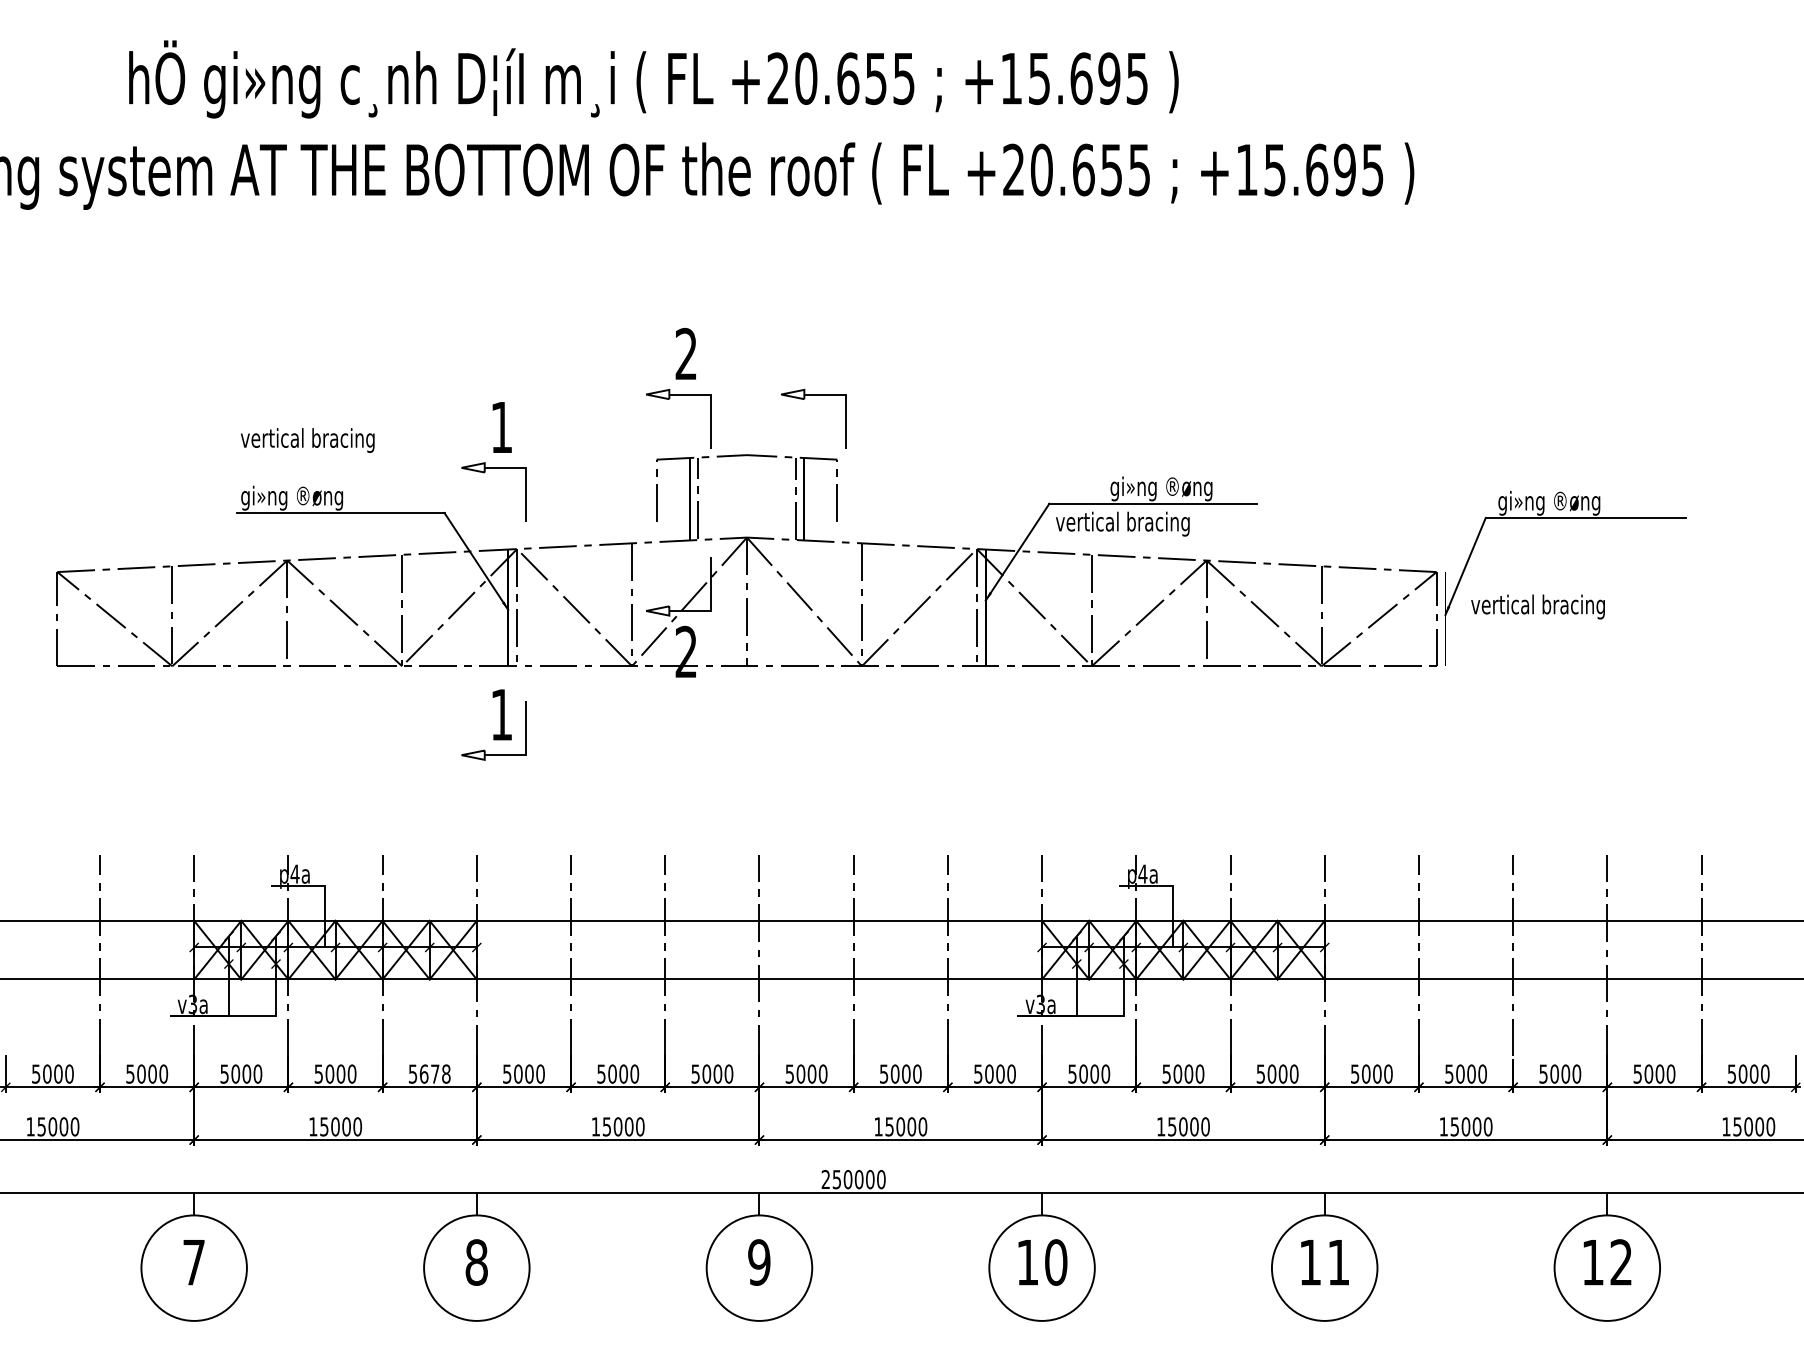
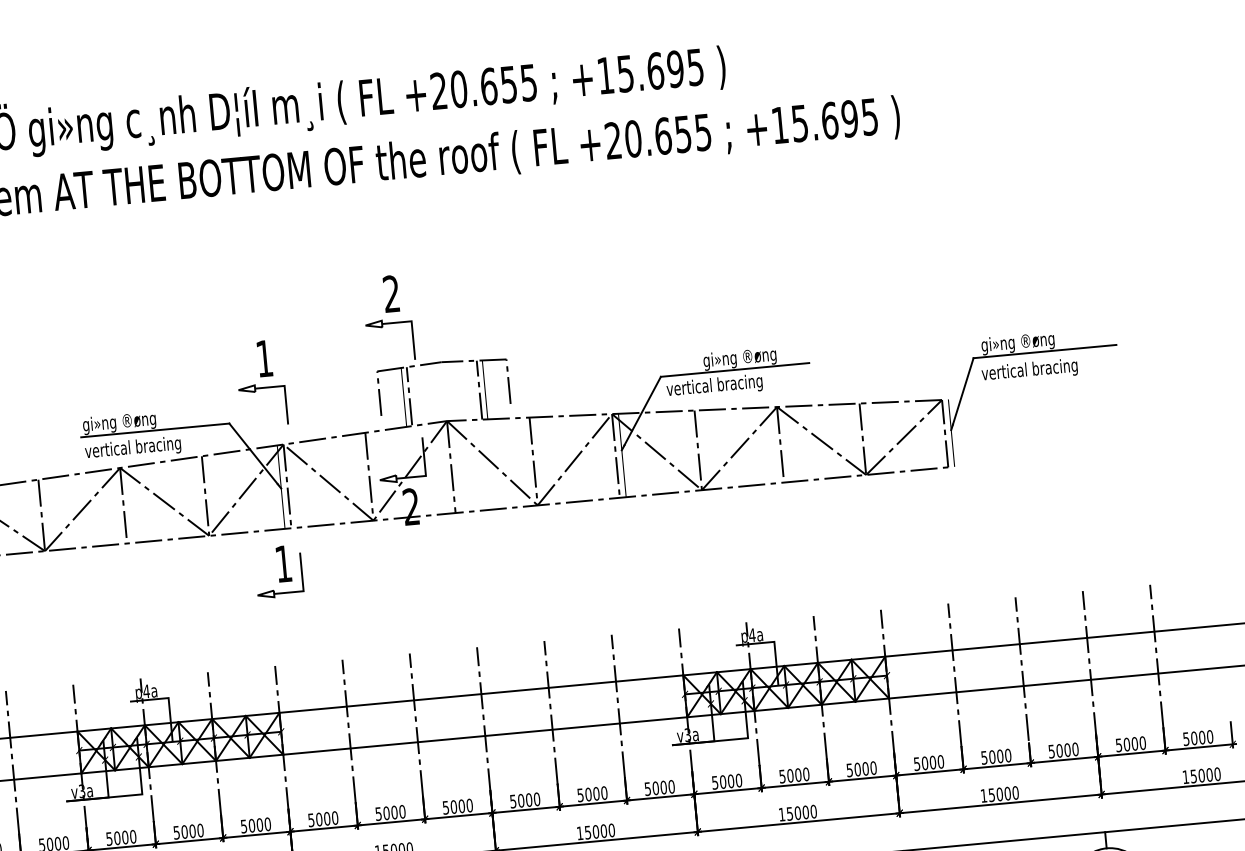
part: (804, 399) -> (479, 318), removed
text: (307, 440) -> (132, 448), moved
text: (1537, 606) -> (1029, 370), moved
text: (435, 1073) -> (260, 824), 5678 -> 5000

